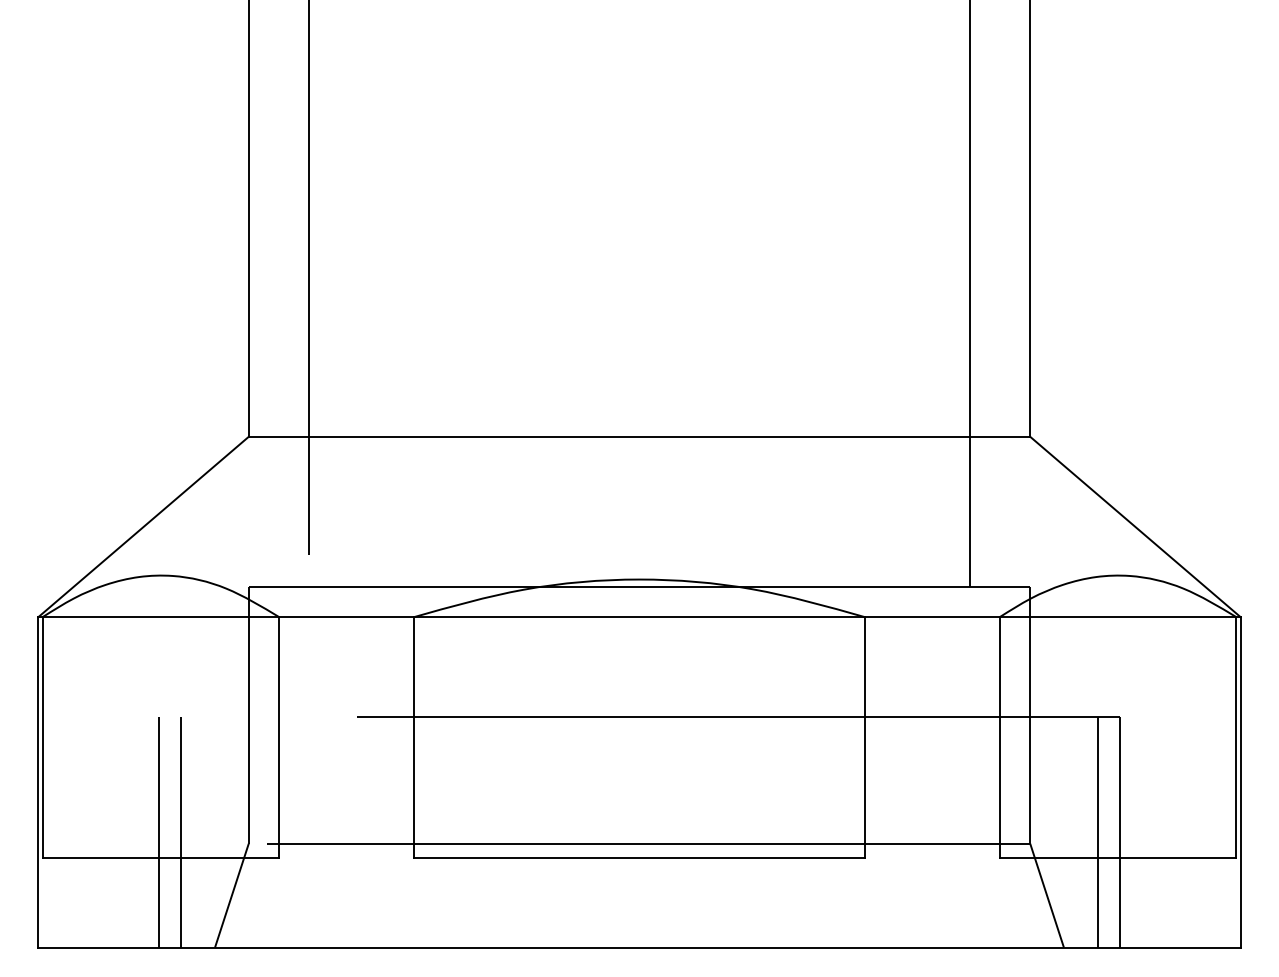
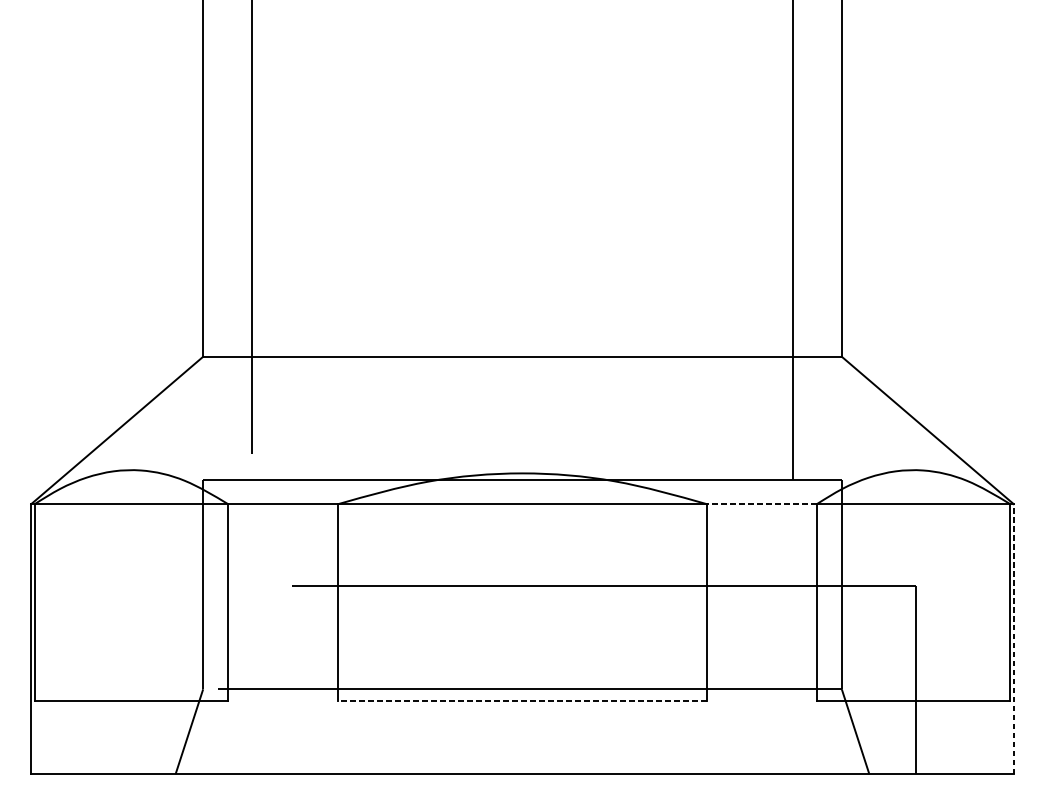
line: (931, 617) -> (761, 504), solid -> dashed
line: (1240, 781) -> (1013, 638), solid -> dashed
line: (158, 831) -> (129, 679), removed
line: (181, 831) -> (148, 679), removed
line: (1097, 831) -> (896, 679), removed
line: (639, 857) -> (522, 700), solid -> dashed

